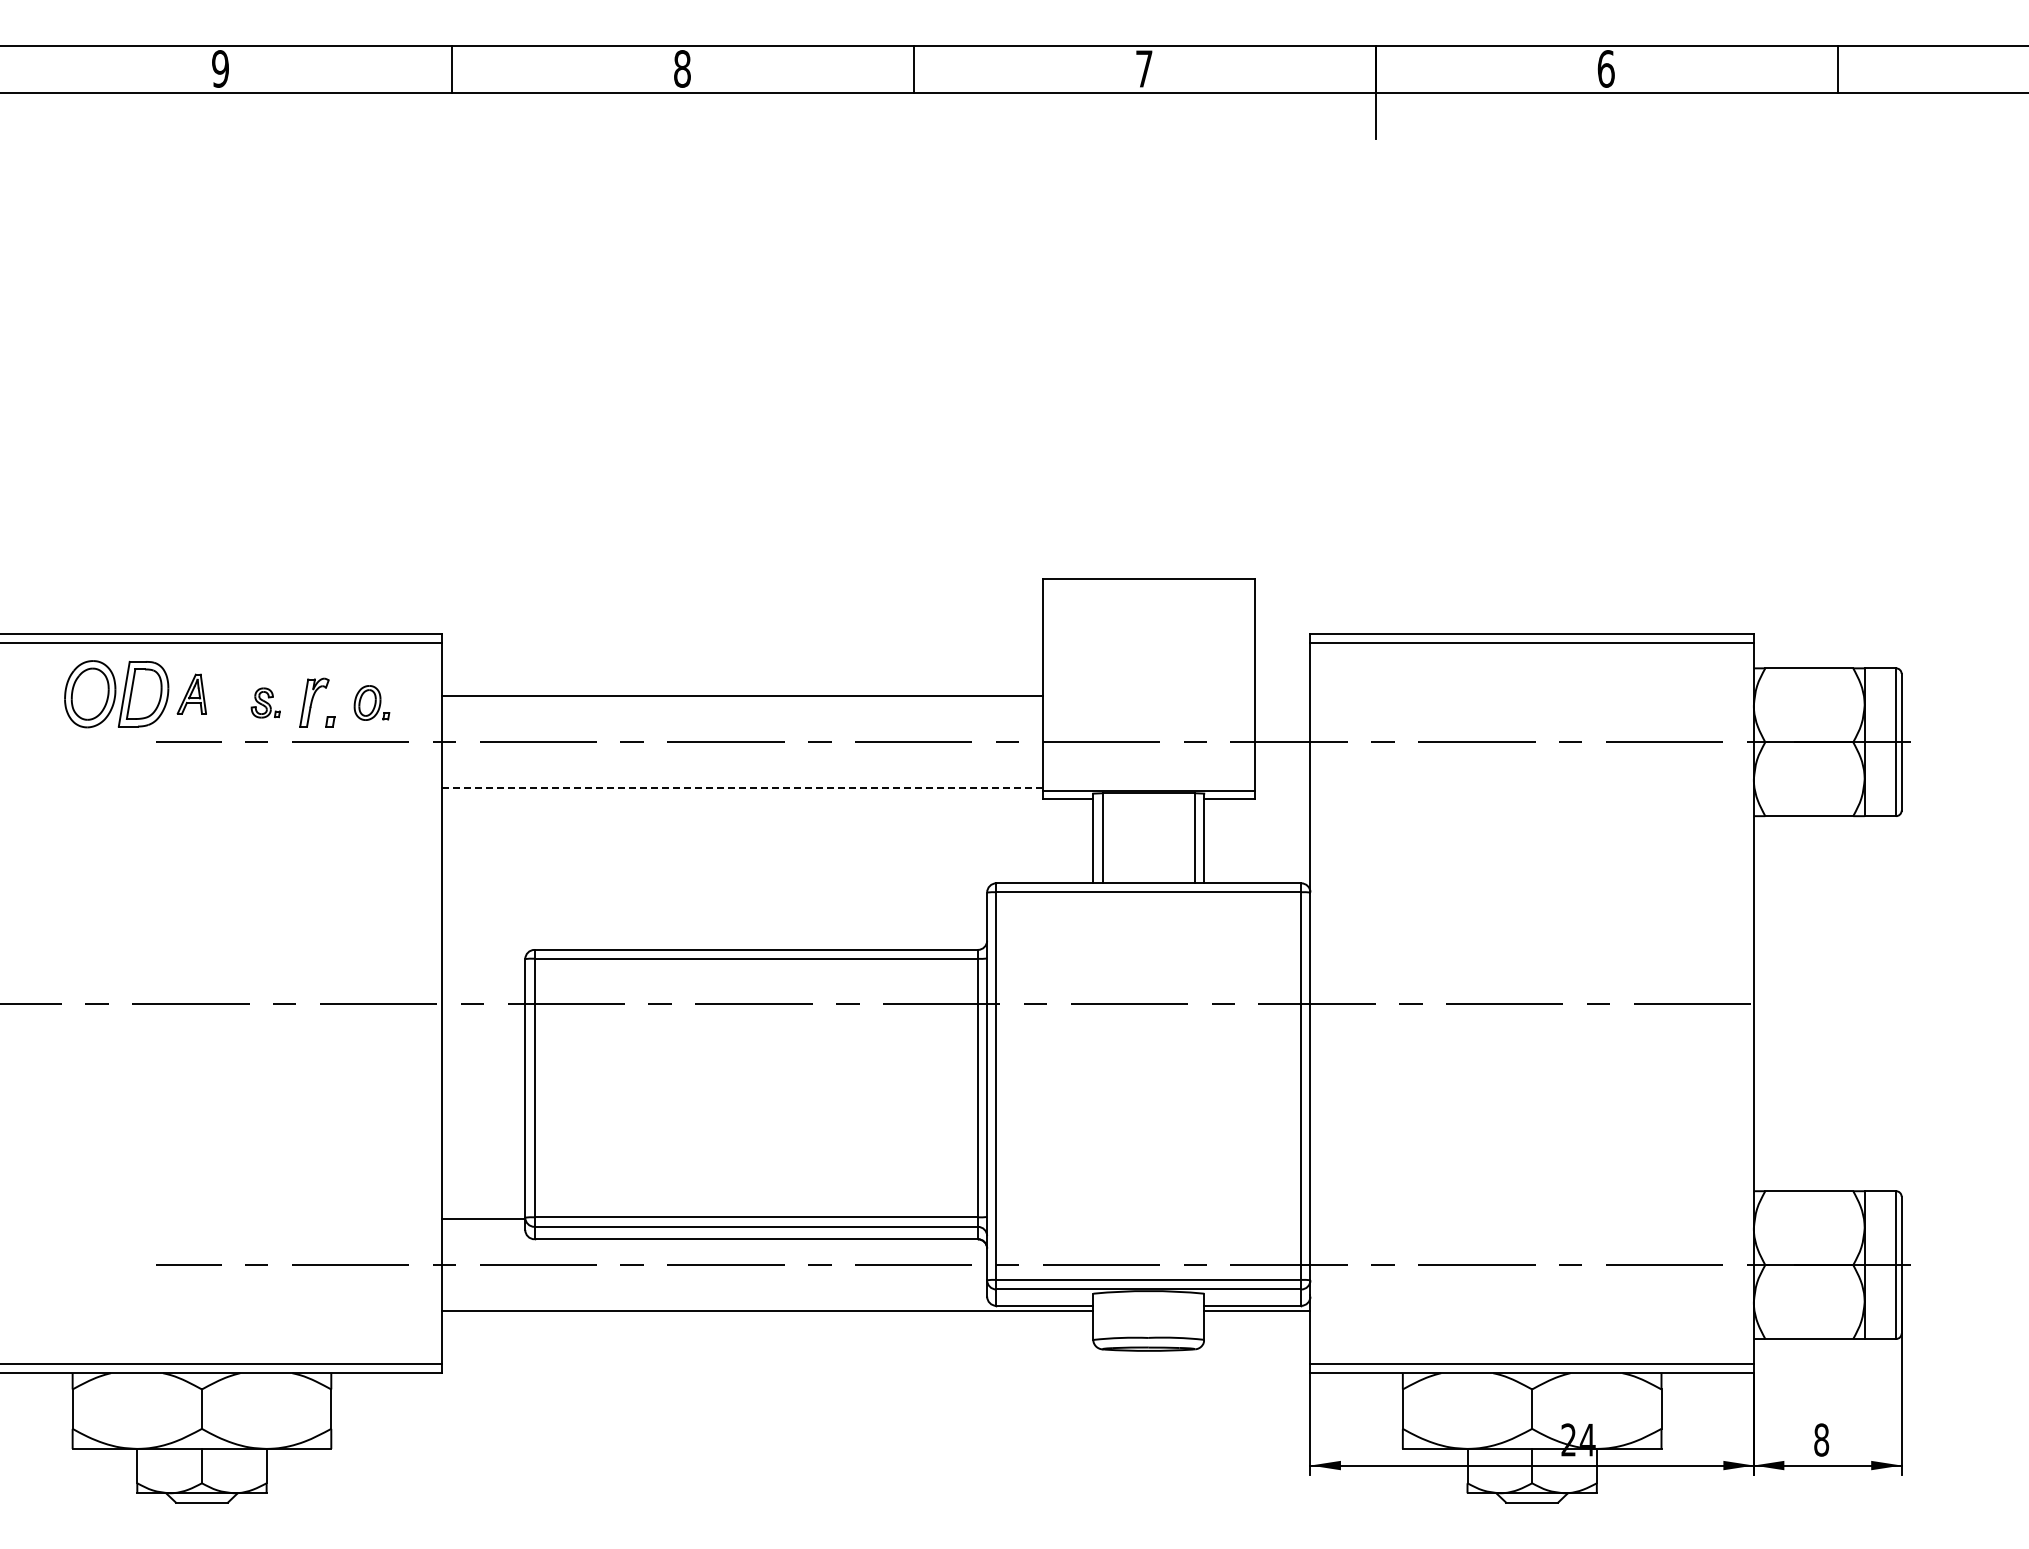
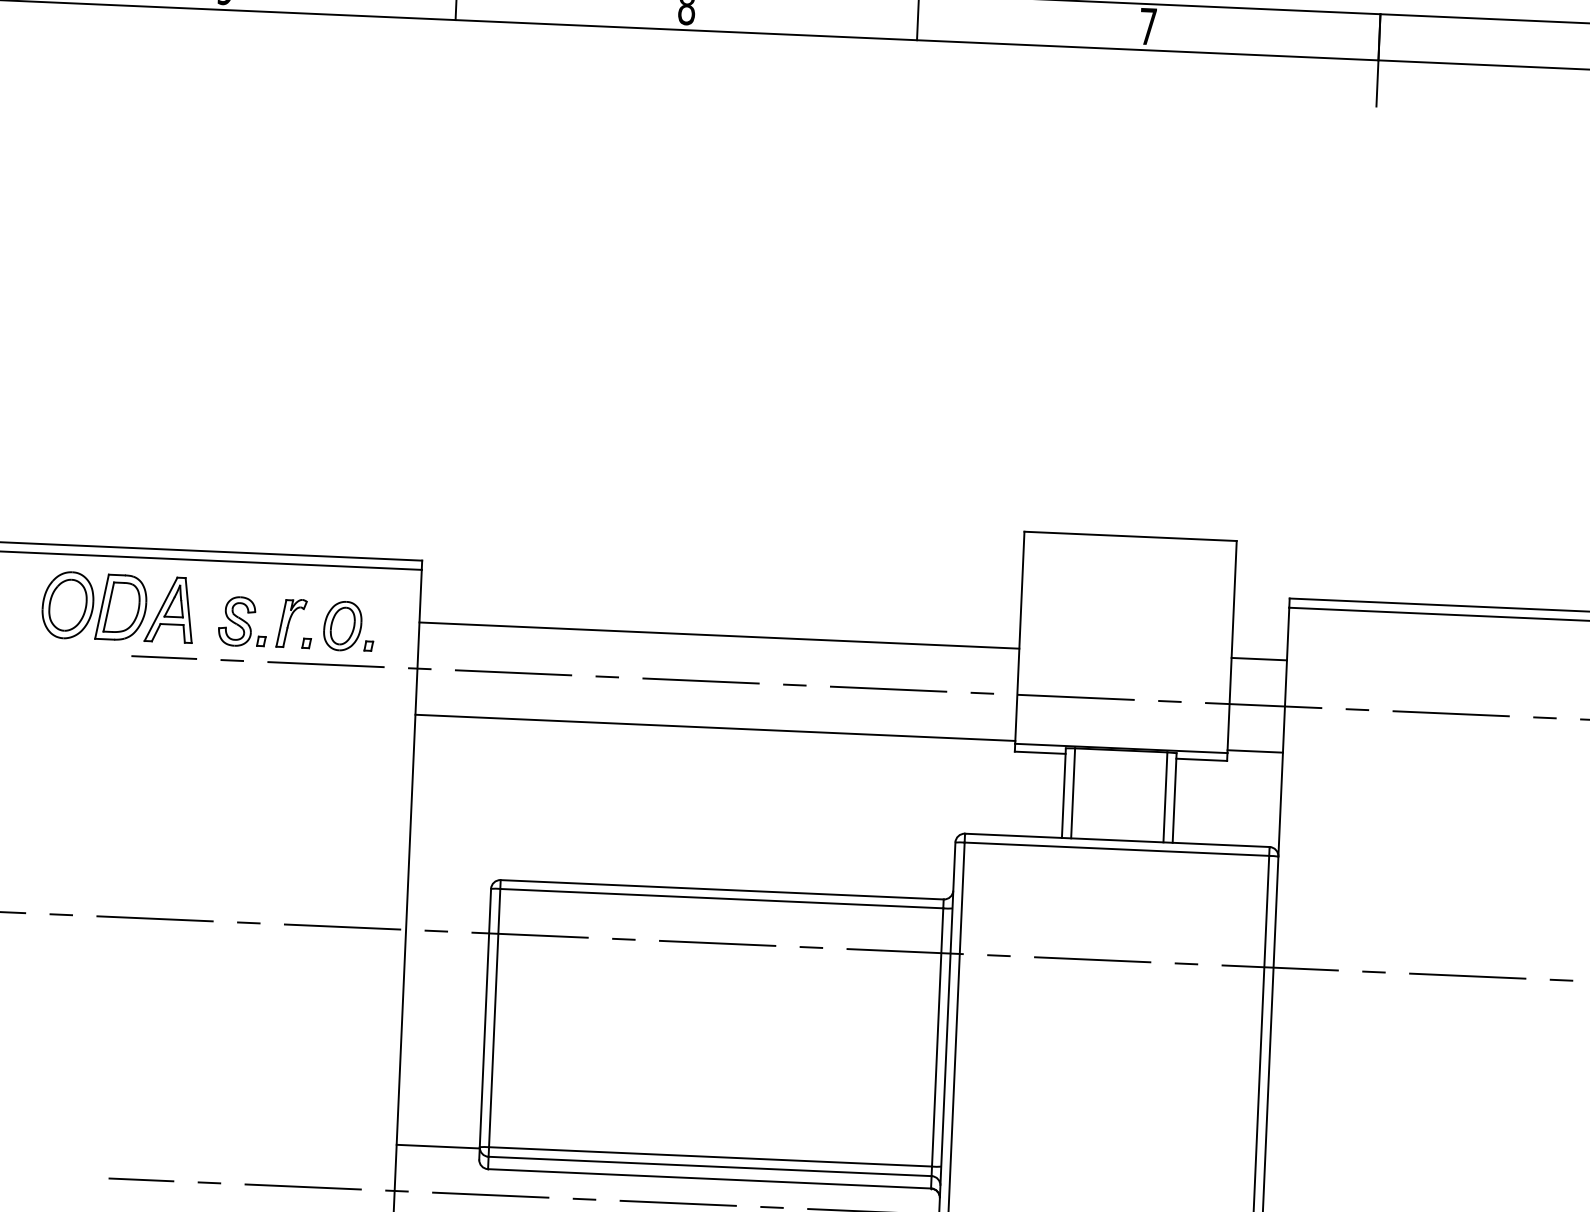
part: (191, 693) -> (169, 608), size x1.67
line: (1282, 696) -> (1259, 659), added
part: (265, 702) -> (242, 621), size x1.67
part: (371, 702) -> (348, 625), size x1.43
line: (742, 788) -> (715, 727), dashed -> solid
line: (1282, 788) -> (1255, 751), added

